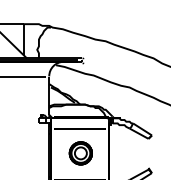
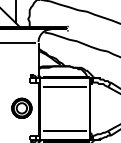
part: (80, 153) -> (21, 108), moved

